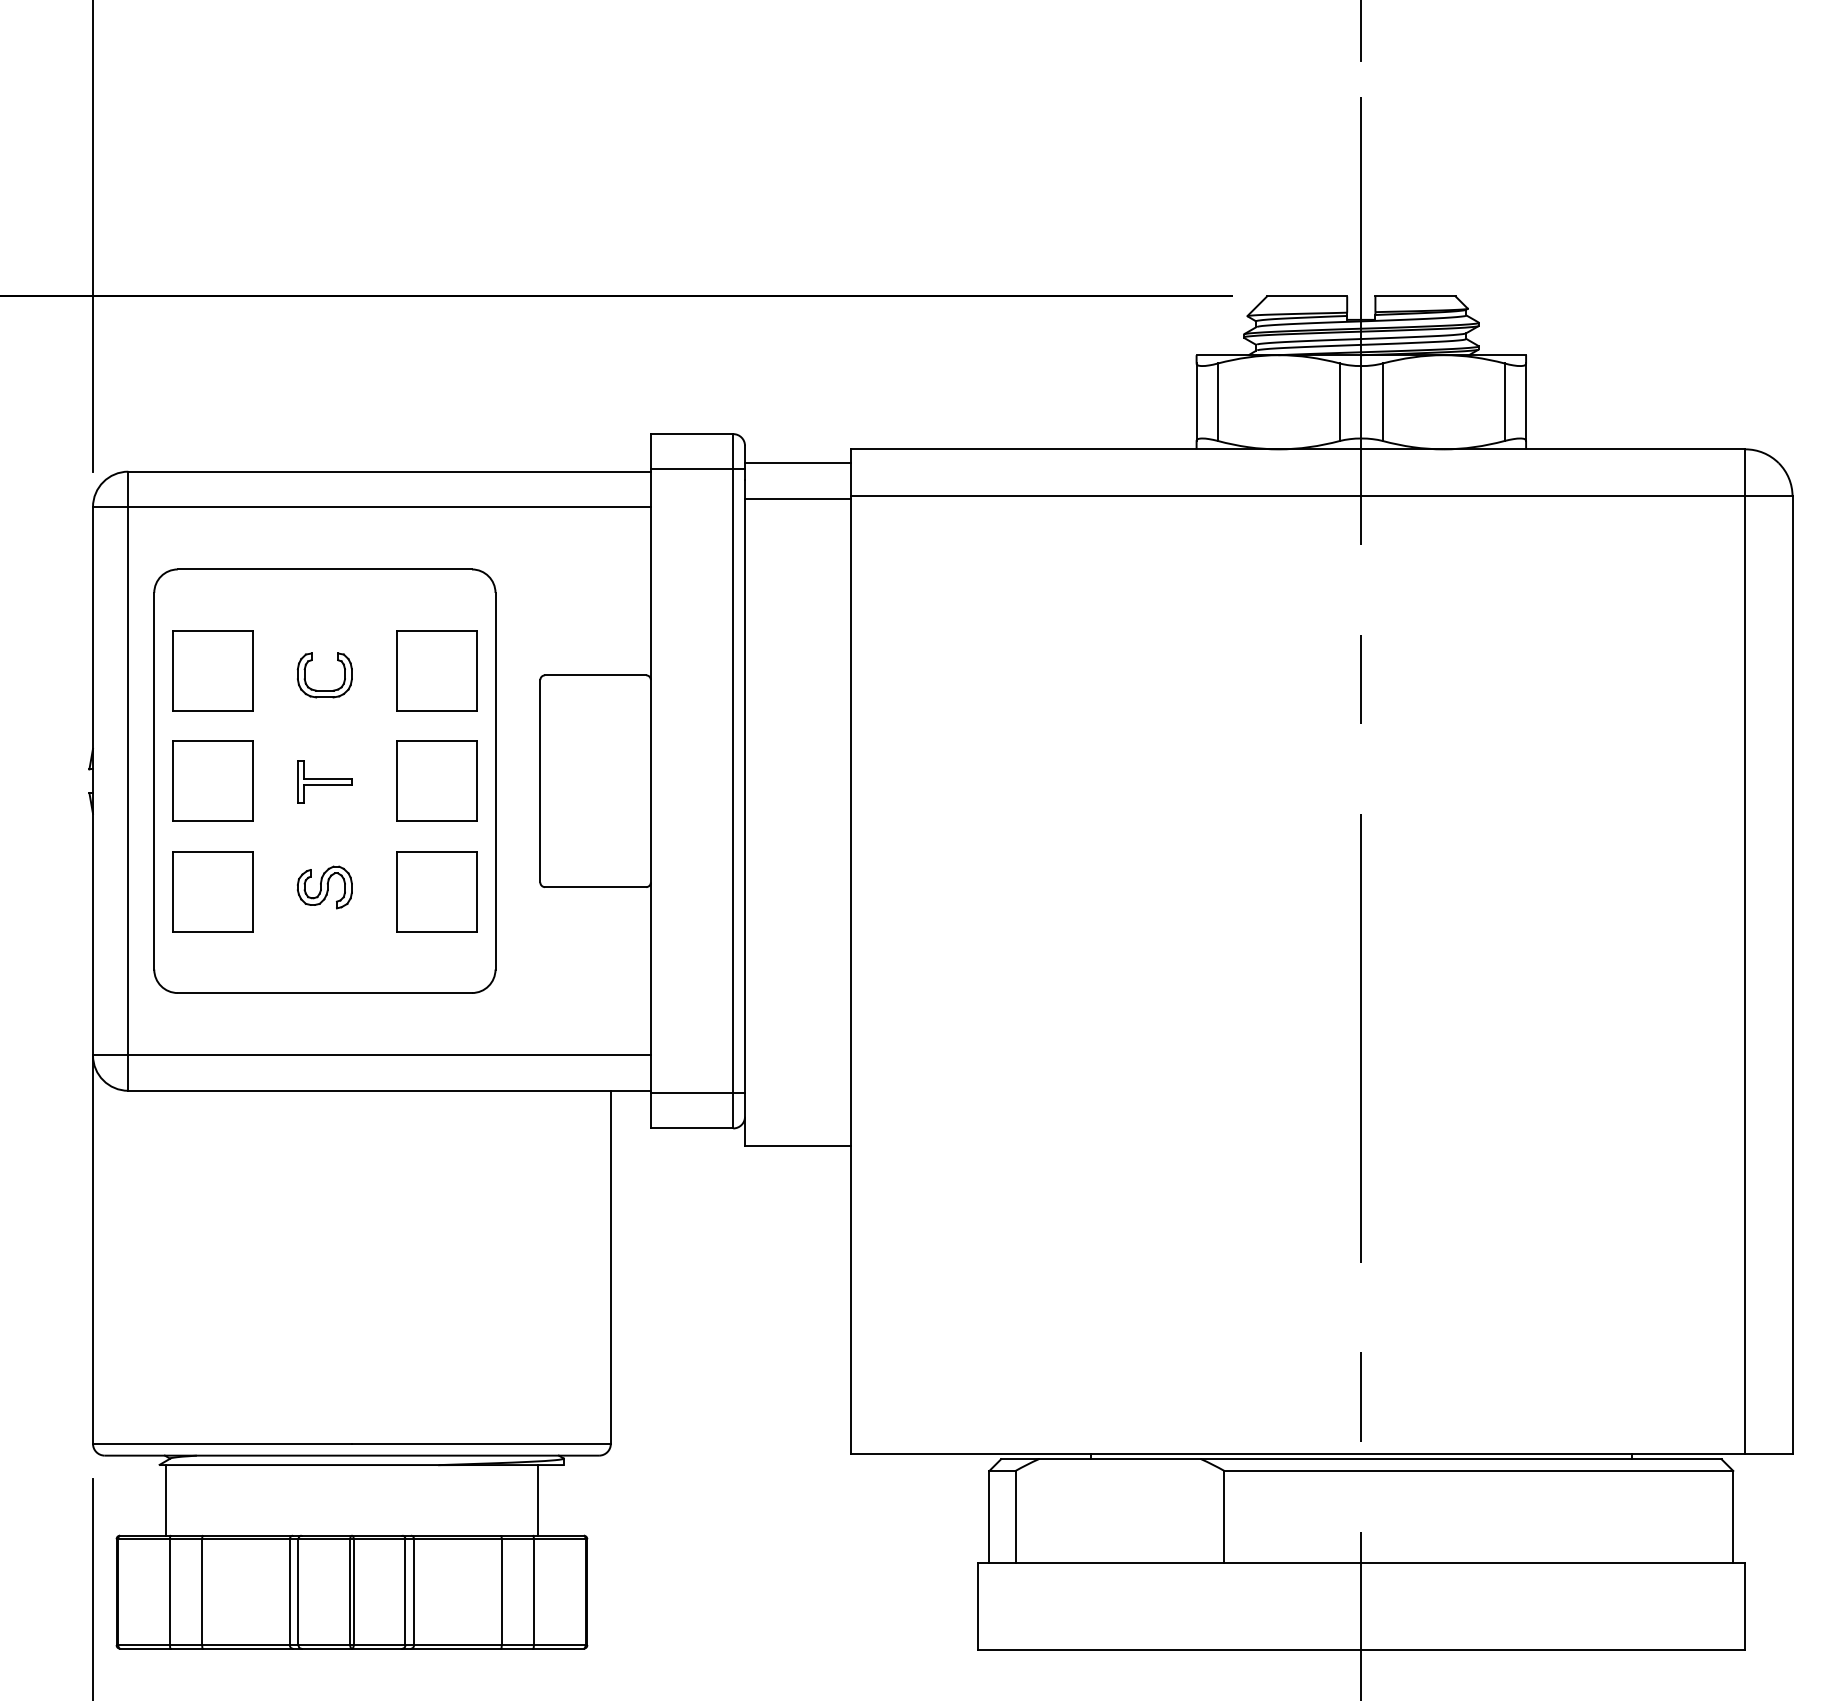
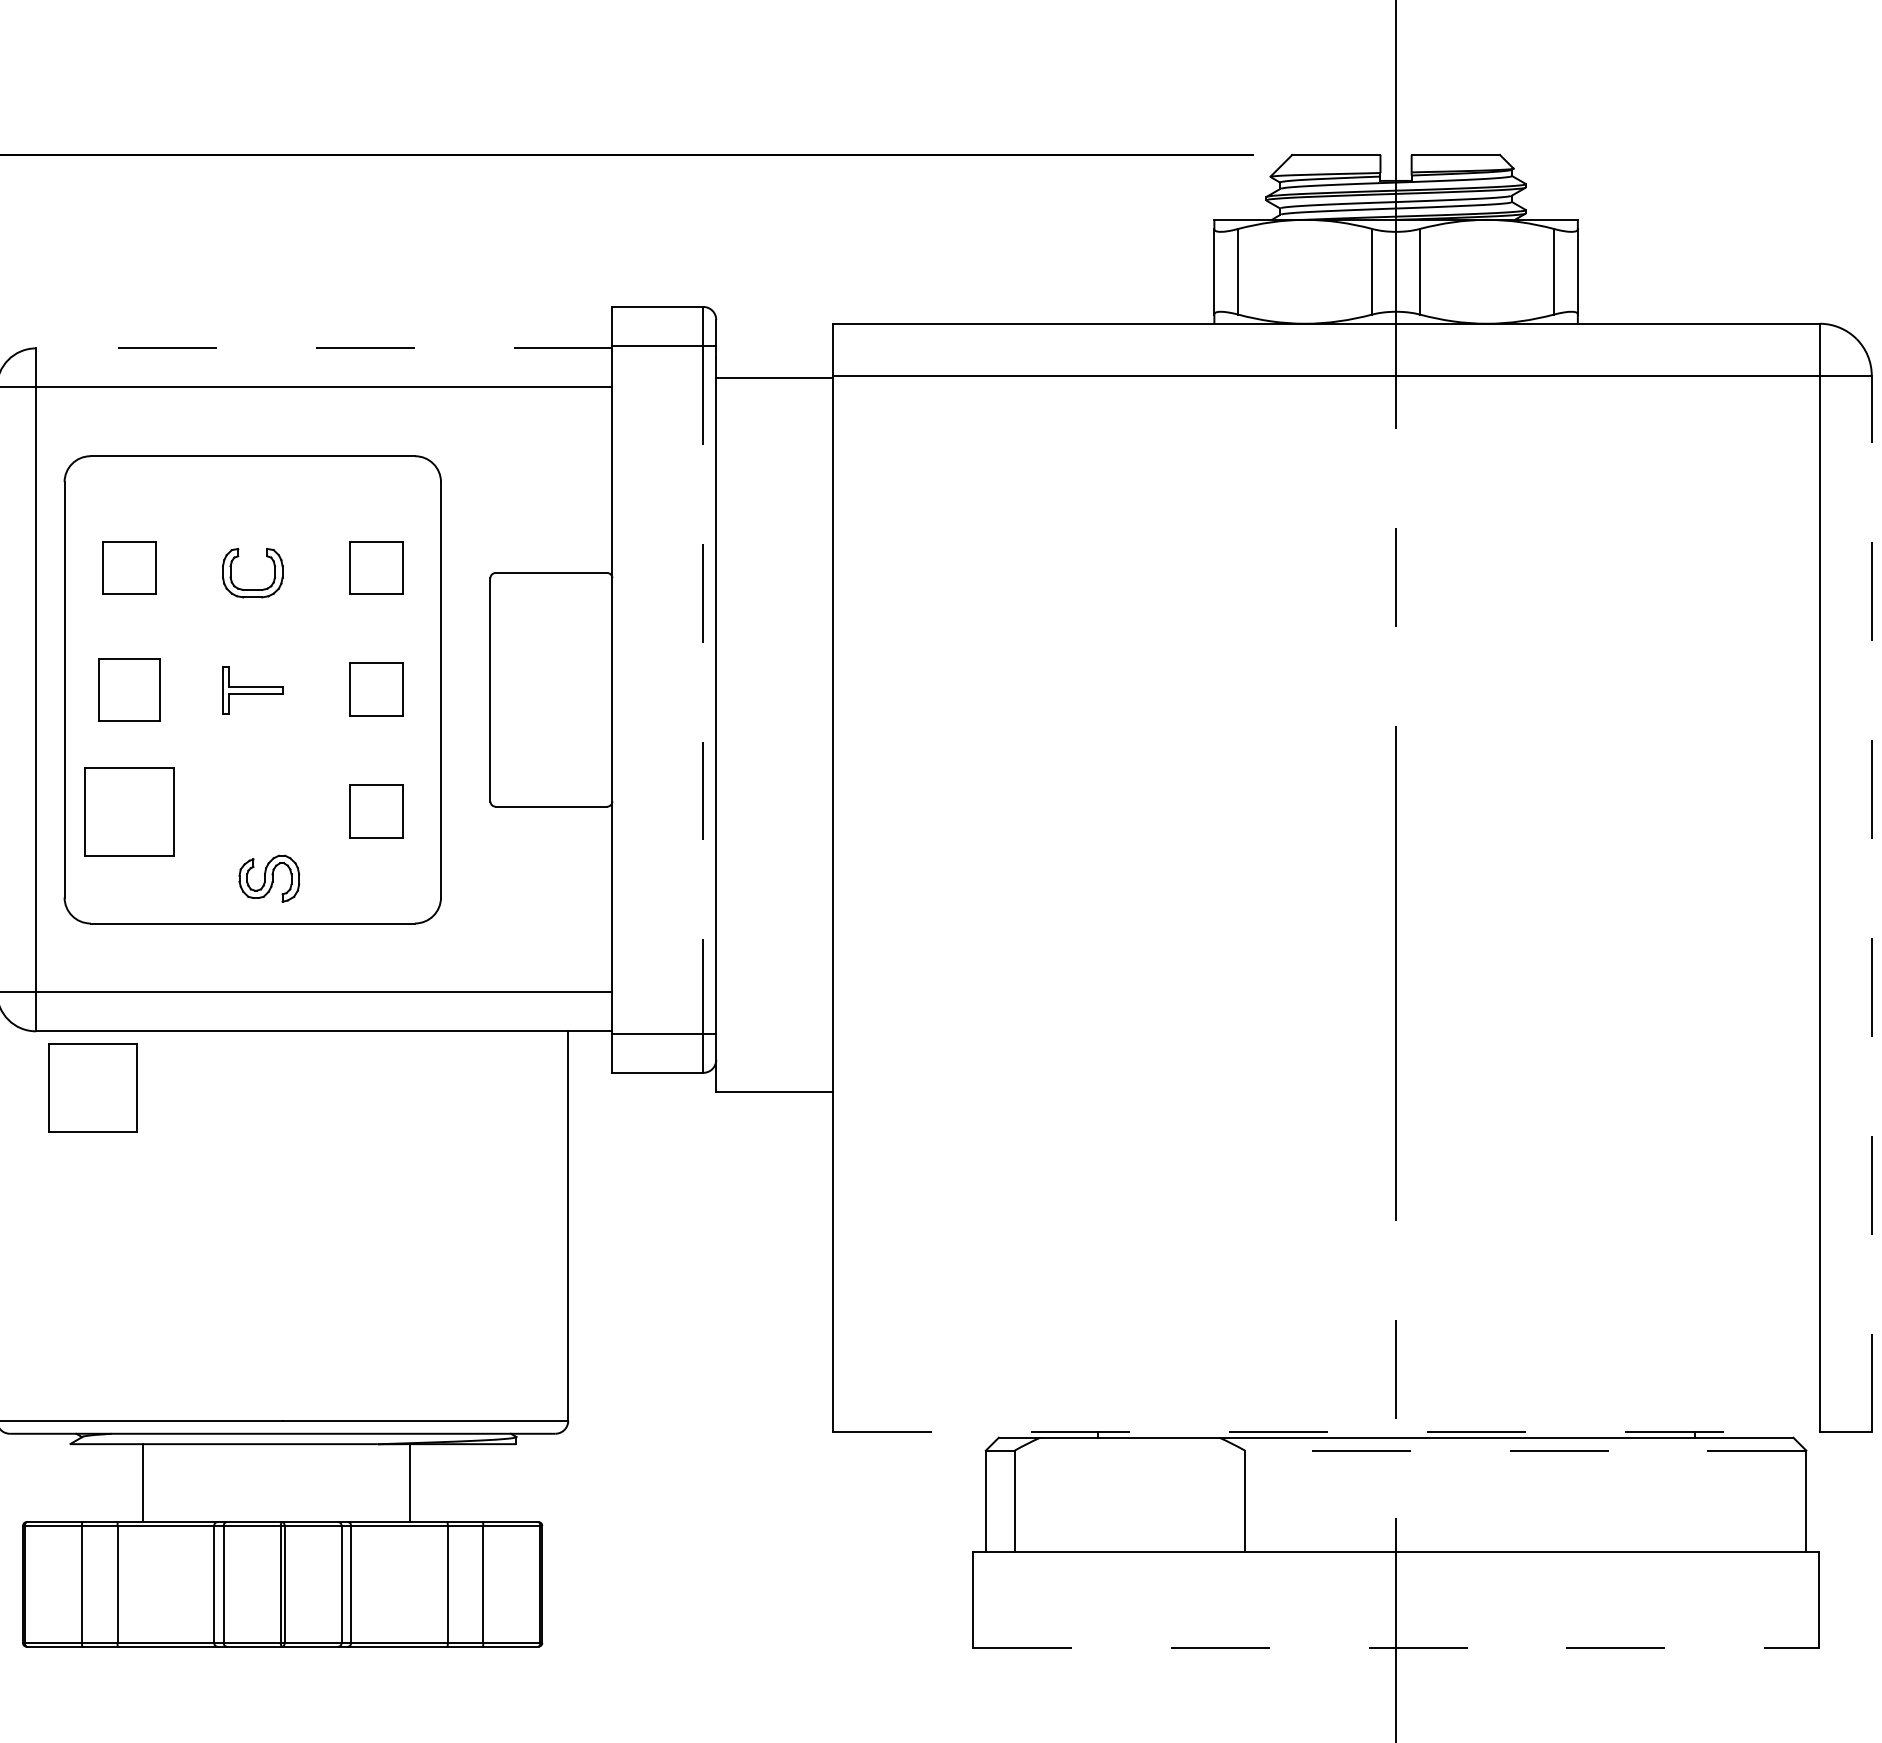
line: (798, 463) -> (775, 339), removed
line: (389, 471) -> (324, 348), solid -> dashed
part: (212, 670) -> (128, 567), size x0.6
part: (436, 670) -> (375, 567), size x0.6
part: (212, 780) -> (128, 689), size x0.7
part: (436, 780) -> (375, 689), size x0.6
line: (733, 781) -> (703, 690), solid -> dashed
part: (324, 887) -> (268, 878), moved
part: (436, 891) -> (375, 811), size x0.6
line: (1792, 974) -> (1871, 903), solid -> dashed
part: (179, 1141) -> (92, 1087), added
line: (1298, 1454) -> (1326, 1432), solid -> dashed
line: (1478, 1470) -> (1525, 1450), solid -> dashed
line: (166, 1499) -> (143, 1482), moved
line: (537, 1499) -> (409, 1482), moved
line: (1361, 1649) -> (1396, 1647), solid -> dashed

